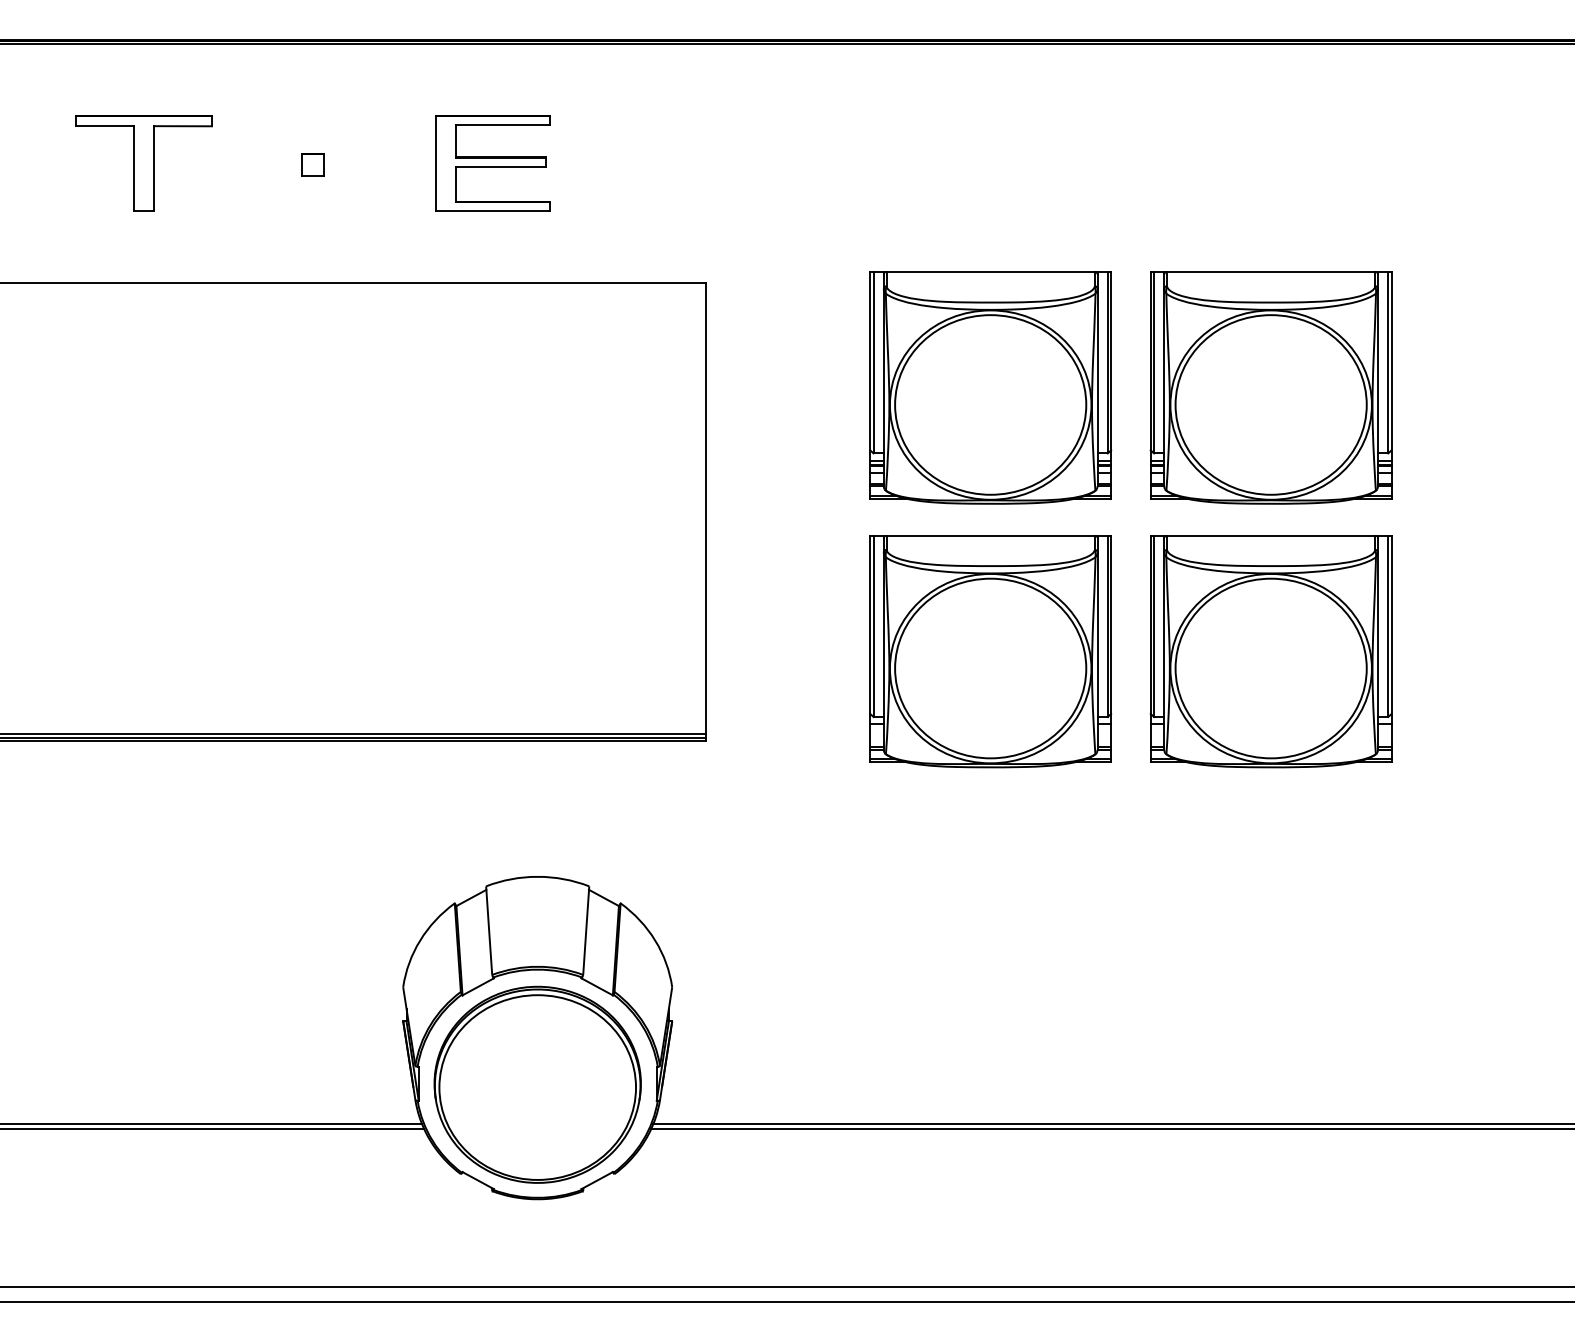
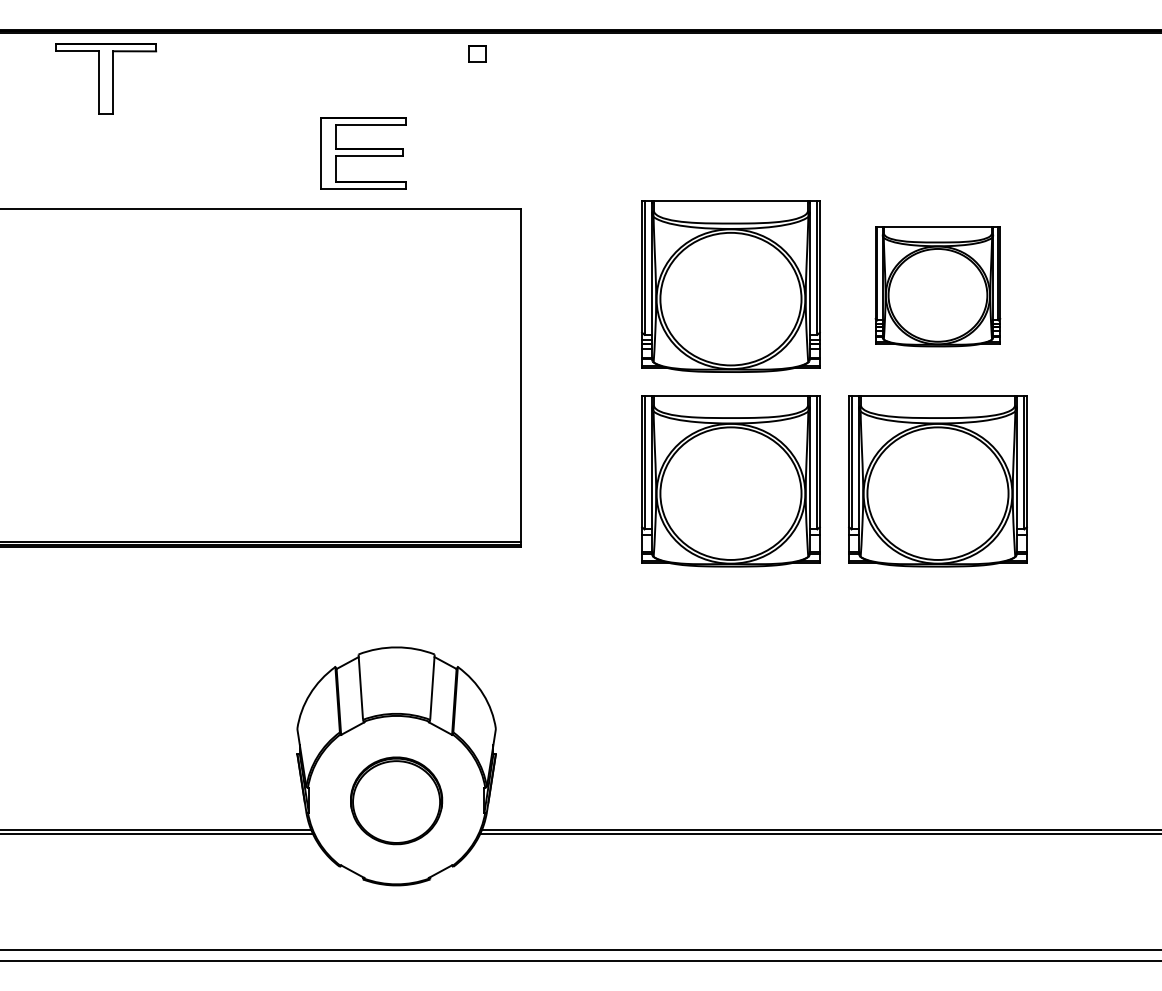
part: (143, 163) -> (105, 78), moved
part: (492, 163) -> (363, 153), moved
part: (312, 164) -> (476, 53), moved
part: (1270, 387) -> (937, 286), size x0.7
part: (537, 1084) -> (396, 800), size x0.6

